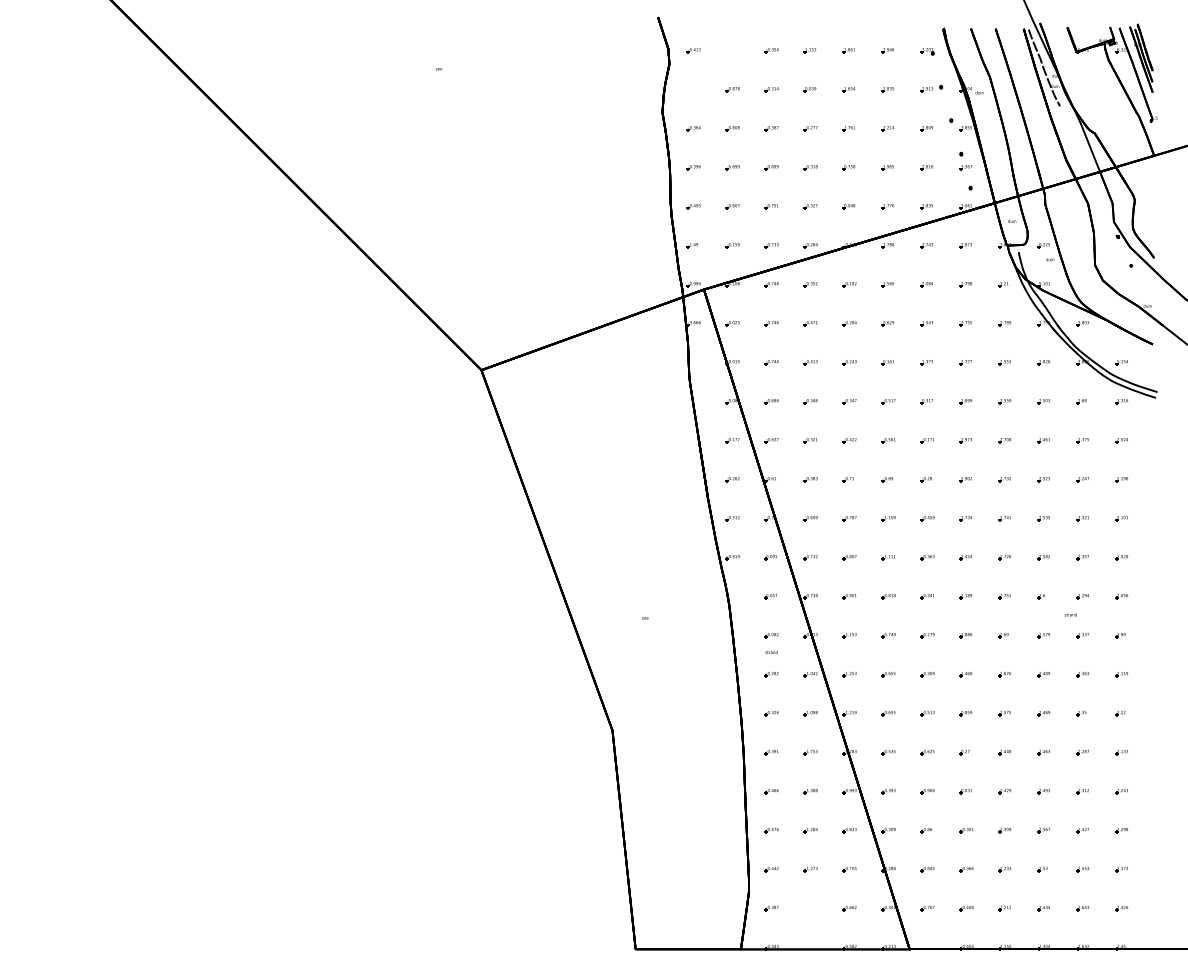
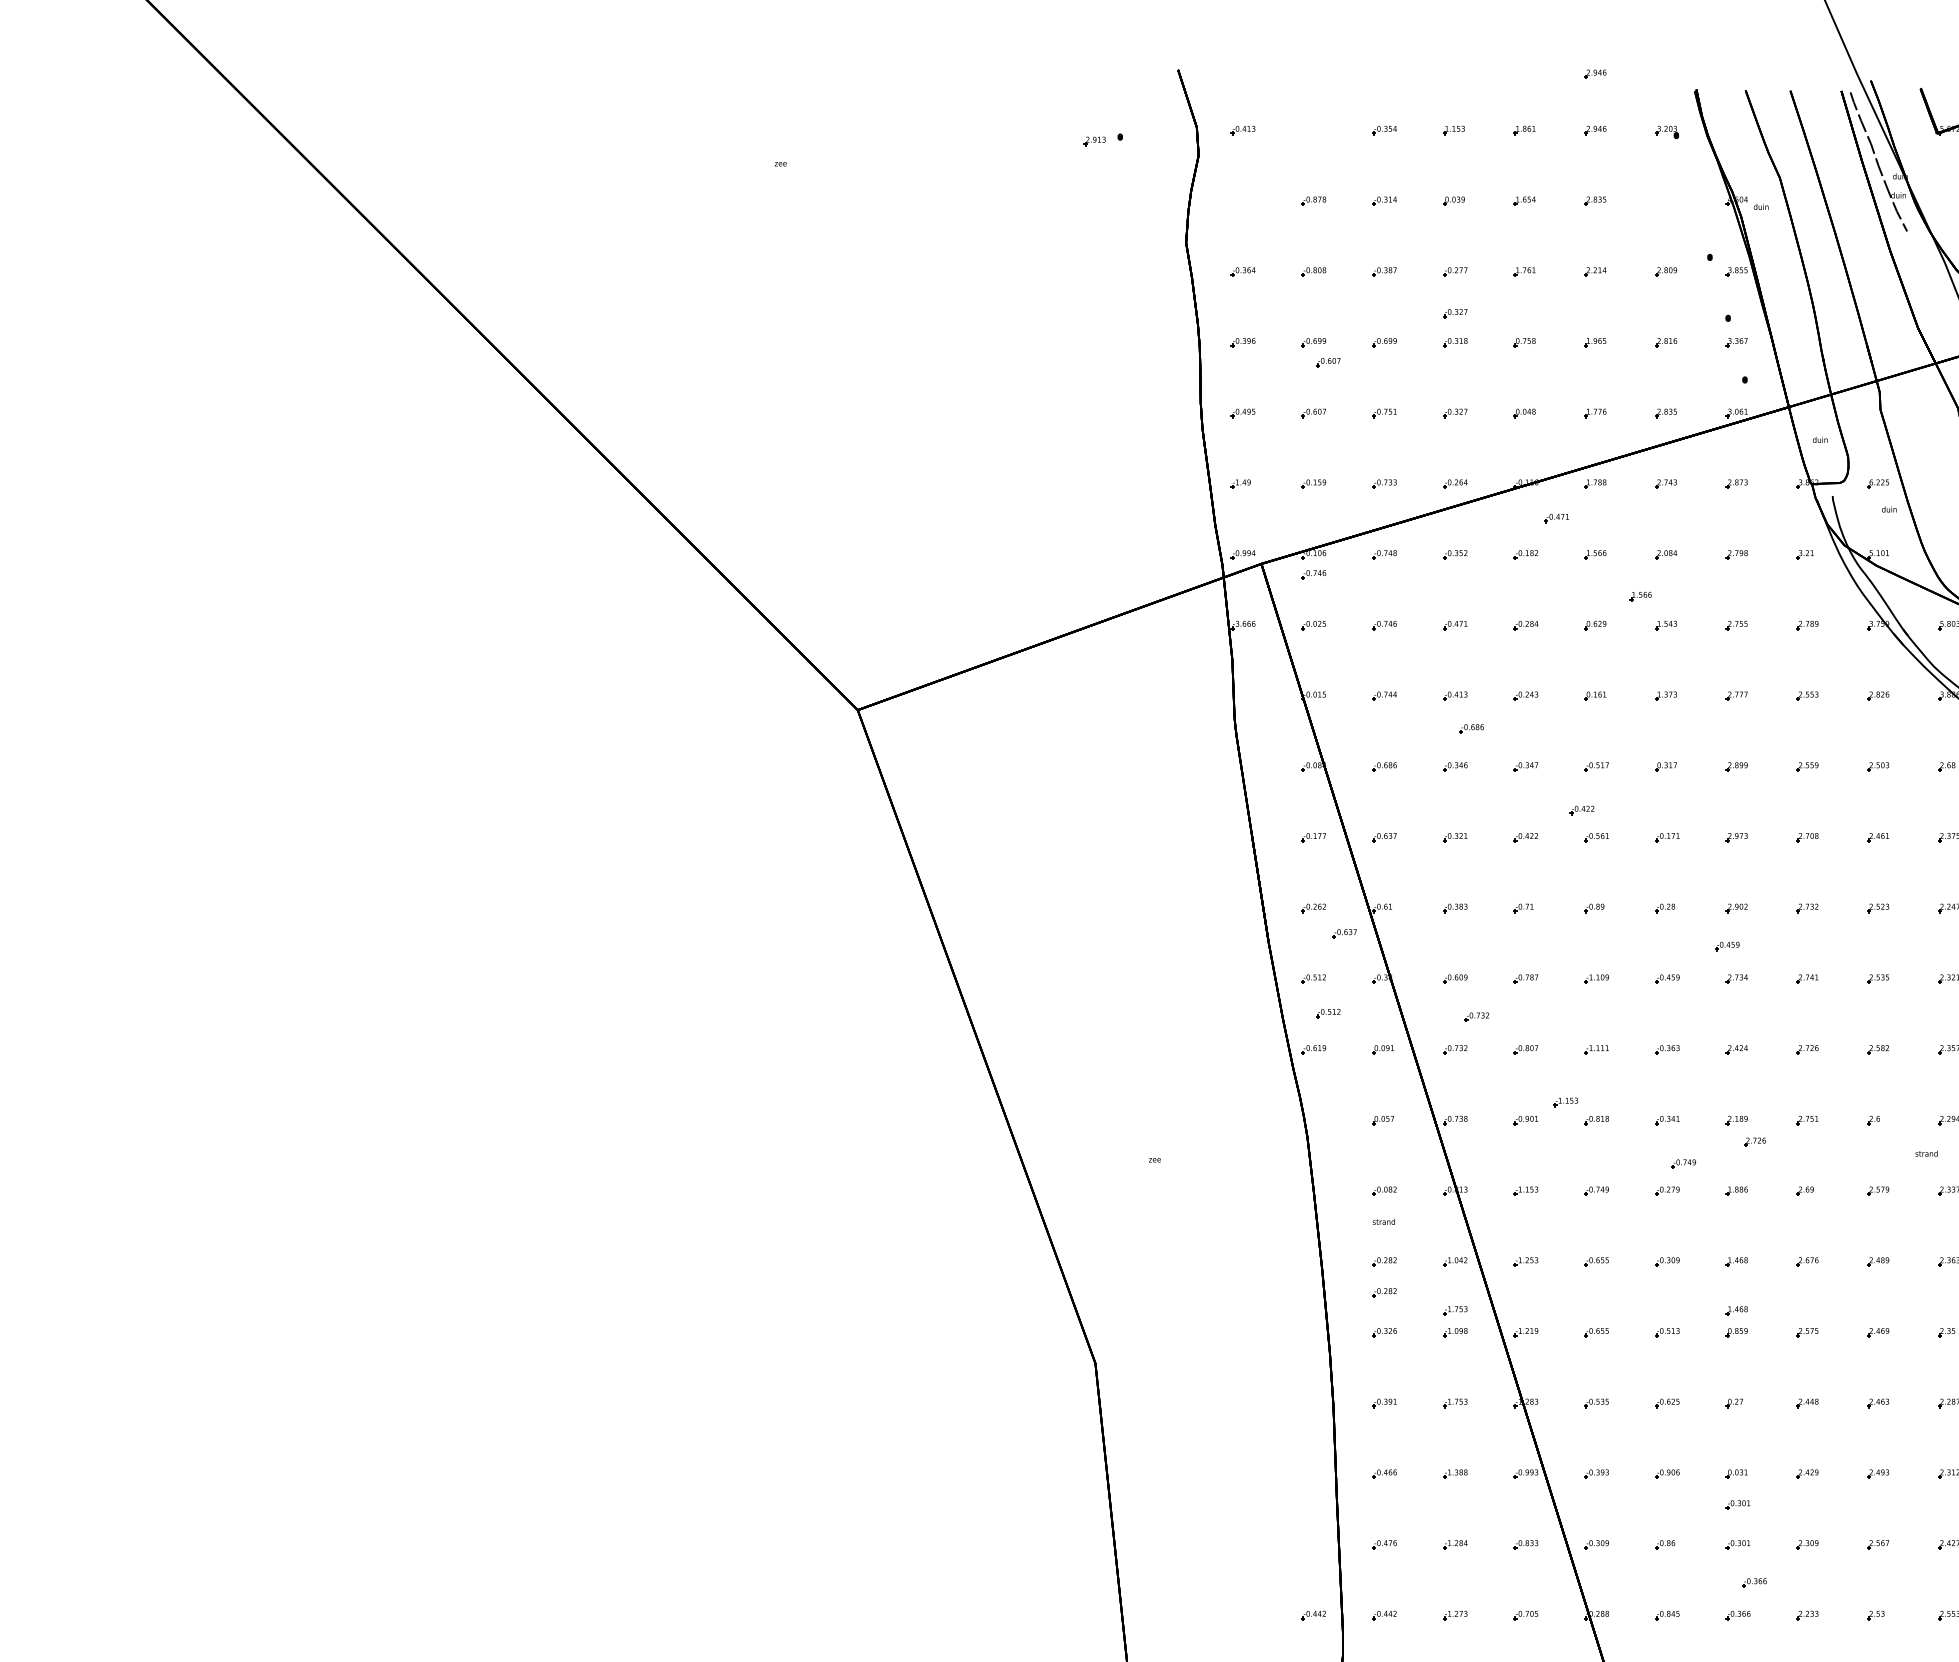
part: (887, 19) -> (1594, 74), added
part: (931, 88) -> (1102, 139), moved
part: (810, 151) -> (1454, 313), added
part: (740, 178) -> (1327, 362), added
part: (866, 264) -> (1556, 518), added
part: (732, 295) -> (1313, 574), added
part: (912, 307) -> (1639, 596), added
part: (819, 380) -> (1470, 728), added
part: (880, 425) -> (1581, 810), added
part: (749, 493) -> (1343, 933), added
part: (960, 500) -> (1726, 946), added
part: (740, 537) -> (1327, 1013), added
part: (822, 539) -> (1476, 1017), added
part: (871, 586) -> (1565, 1102), added
part: (975, 608) -> (1753, 1142), added
part: (936, 620) -> (1683, 1164), added
part: (771, 691) -> (1383, 1292), added
part: (810, 701) -> (1454, 1310), added
part: (965, 701) -> (1735, 1310), added
part: (966, 808) -> (1737, 1505), added
part: (975, 851) -> (1753, 1583), added
part: (732, 869) -> (1313, 1615), added

